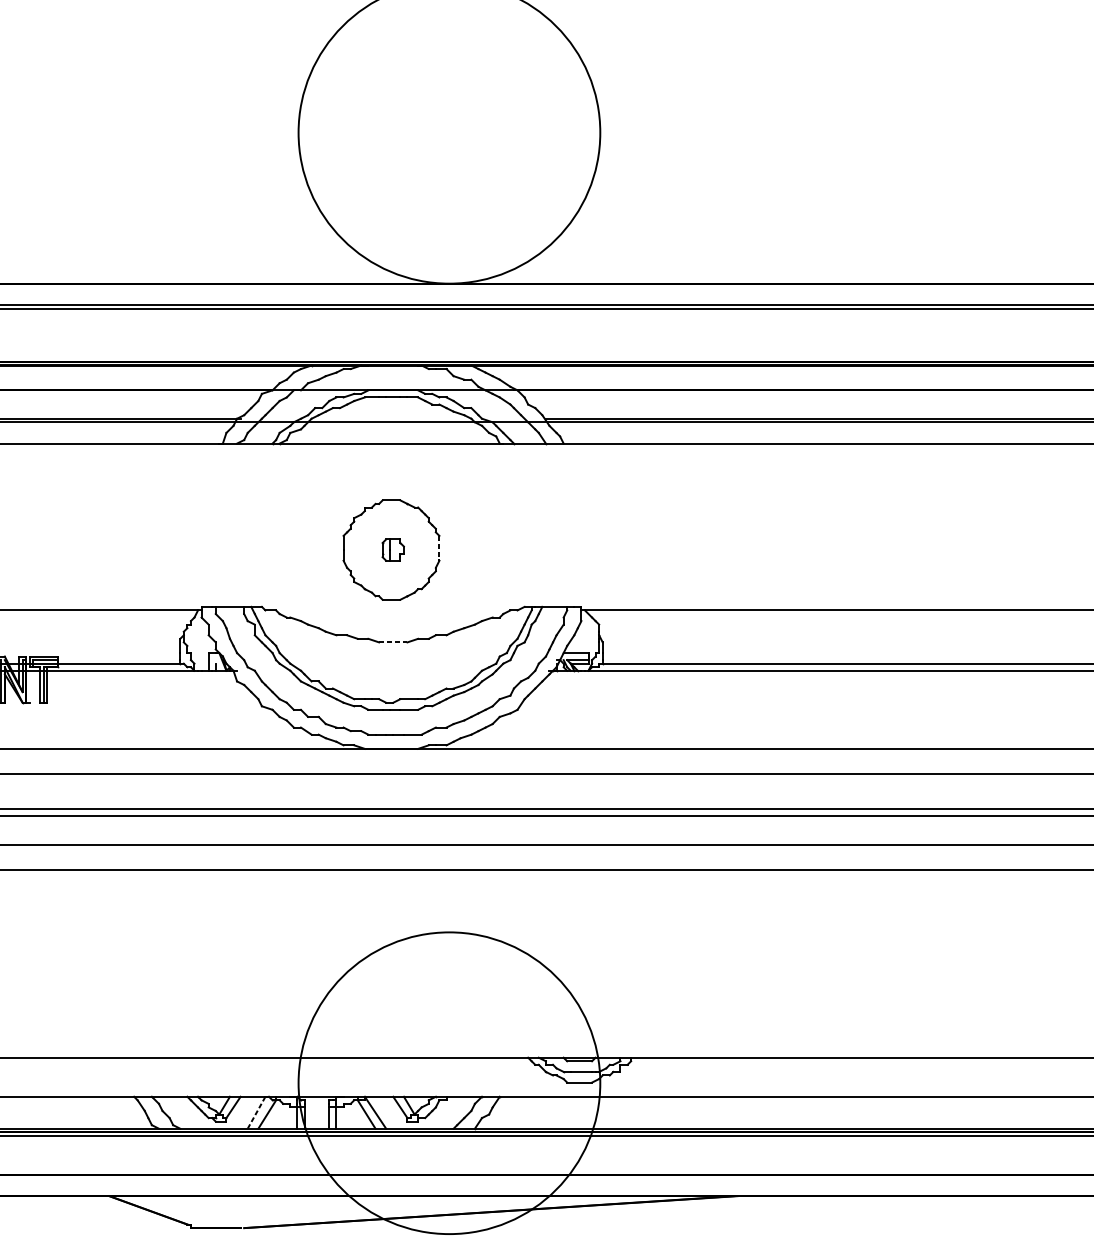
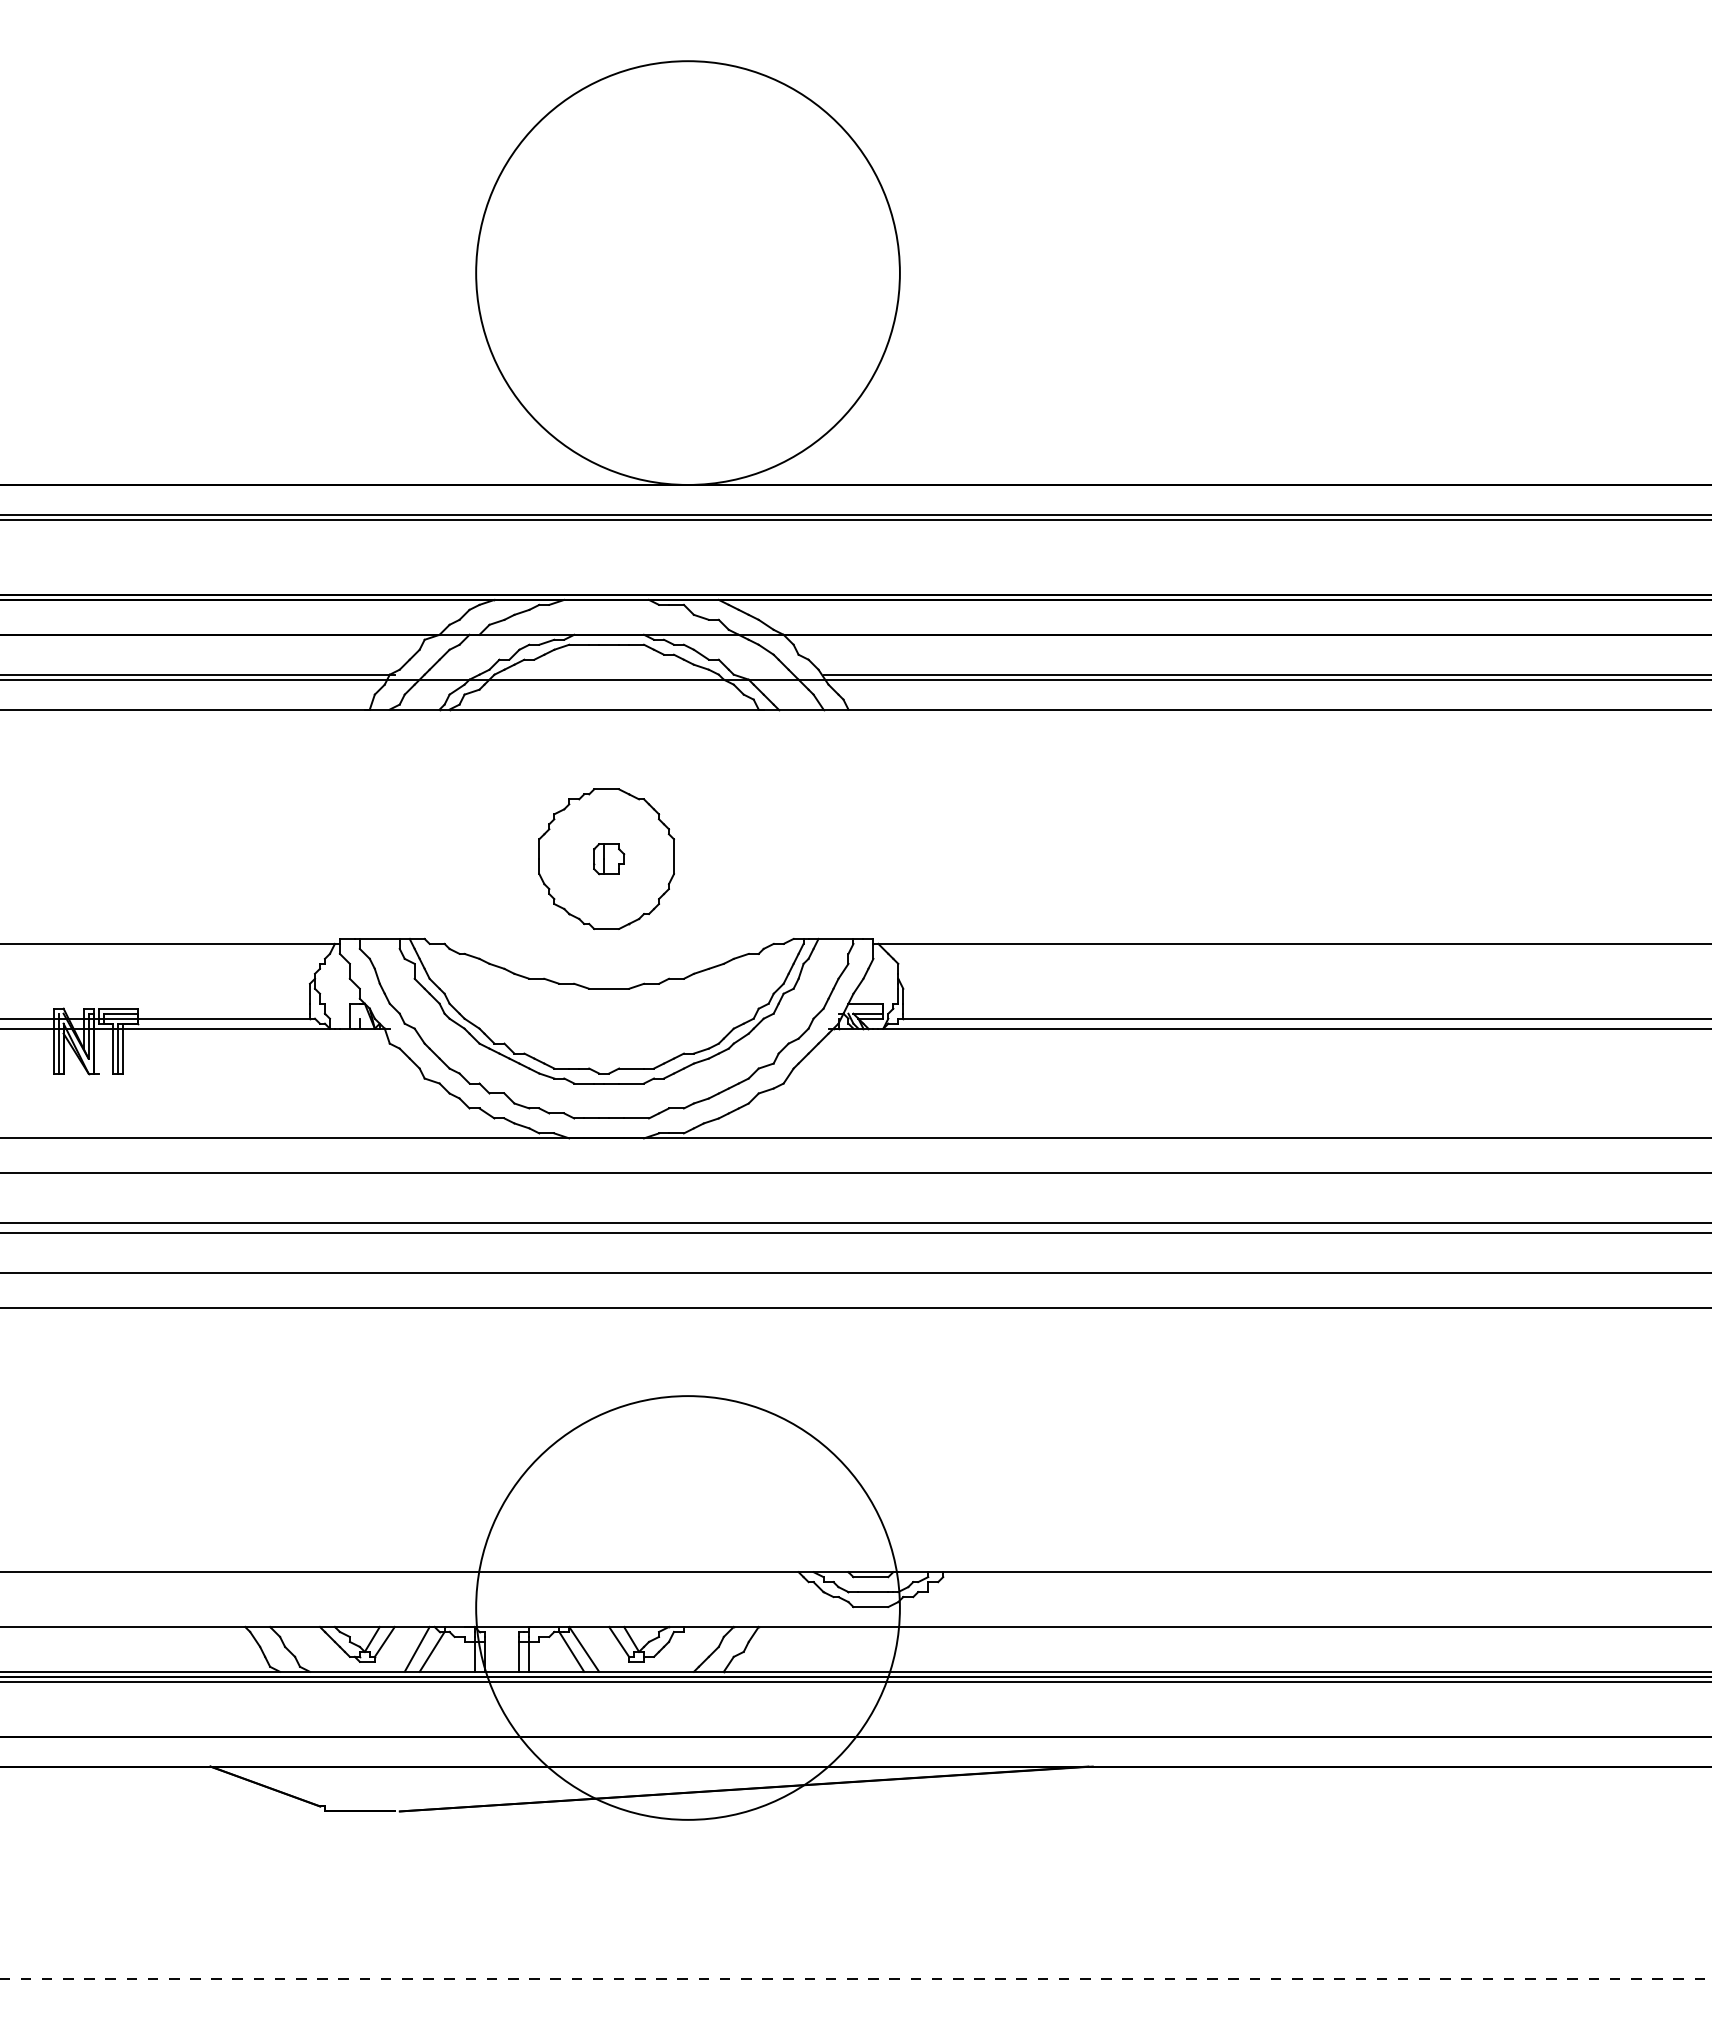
line: (439, 548) -> (673, 857), dashed -> solid
line: (393, 642) -> (609, 988), dashed -> solid
line: (256, 1112) -> (417, 1649), dashed -> solid

